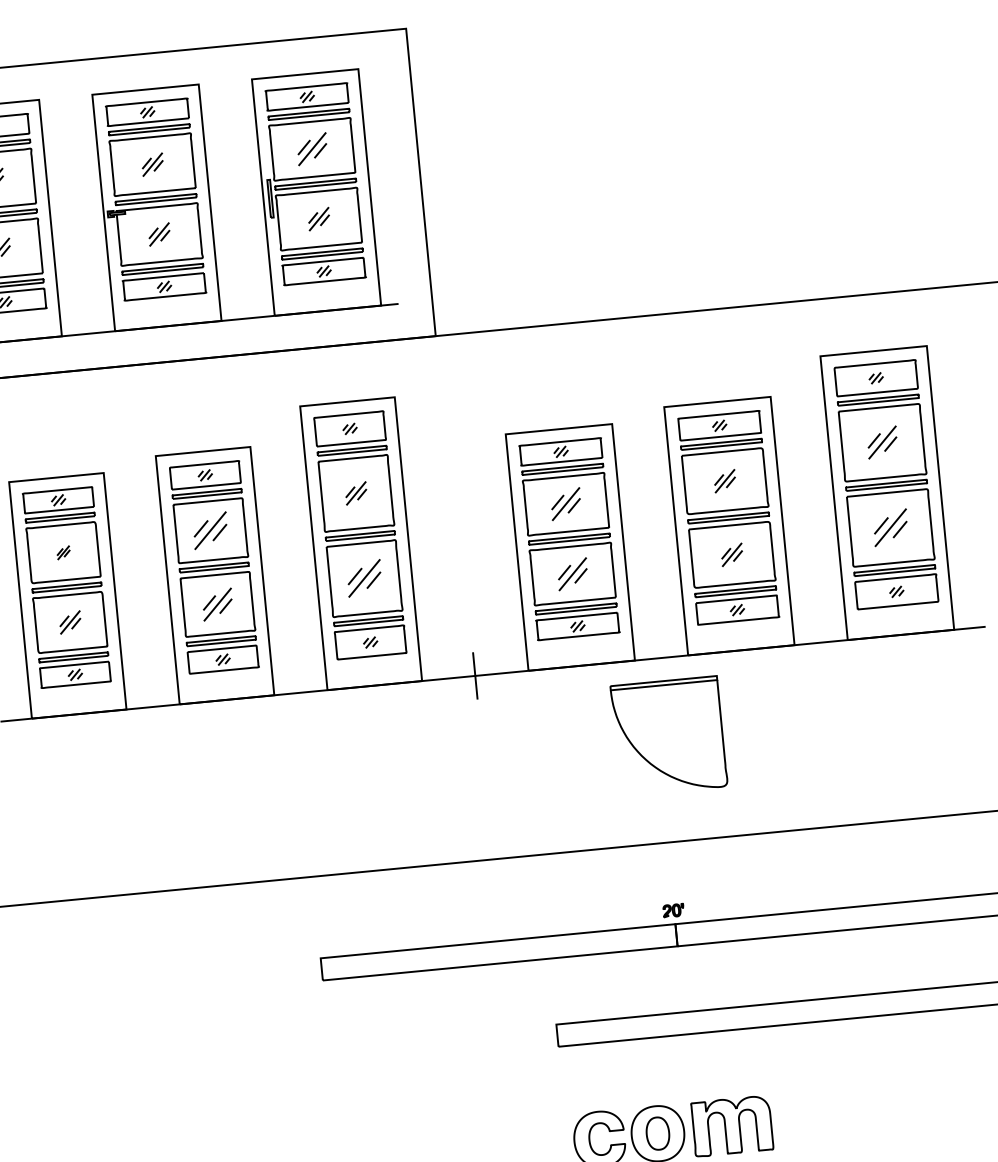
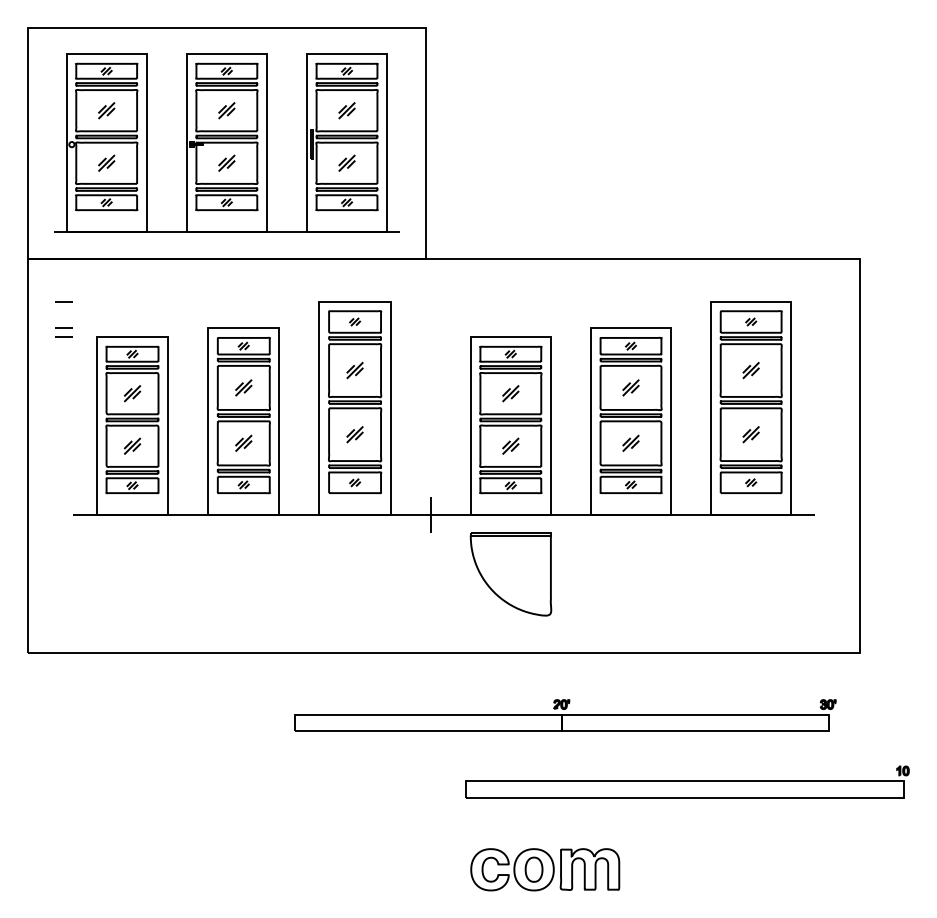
part: (311, 149) -> (346, 110), size x0.71
part: (881, 442) -> (750, 370), size x0.71
part: (565, 504) -> (510, 393), size x0.71
part: (889, 527) -> (750, 434), size x0.62
part: (210, 530) -> (243, 387), size x0.62
part: (63, 552) -> (132, 393), size x1.67
part: (572, 573) -> (510, 445), size x0.71
part: (363, 578) -> (354, 434), size x0.62
part: (217, 603) -> (243, 442), size x0.71
part: (668, 736) -> (510, 574), moved

